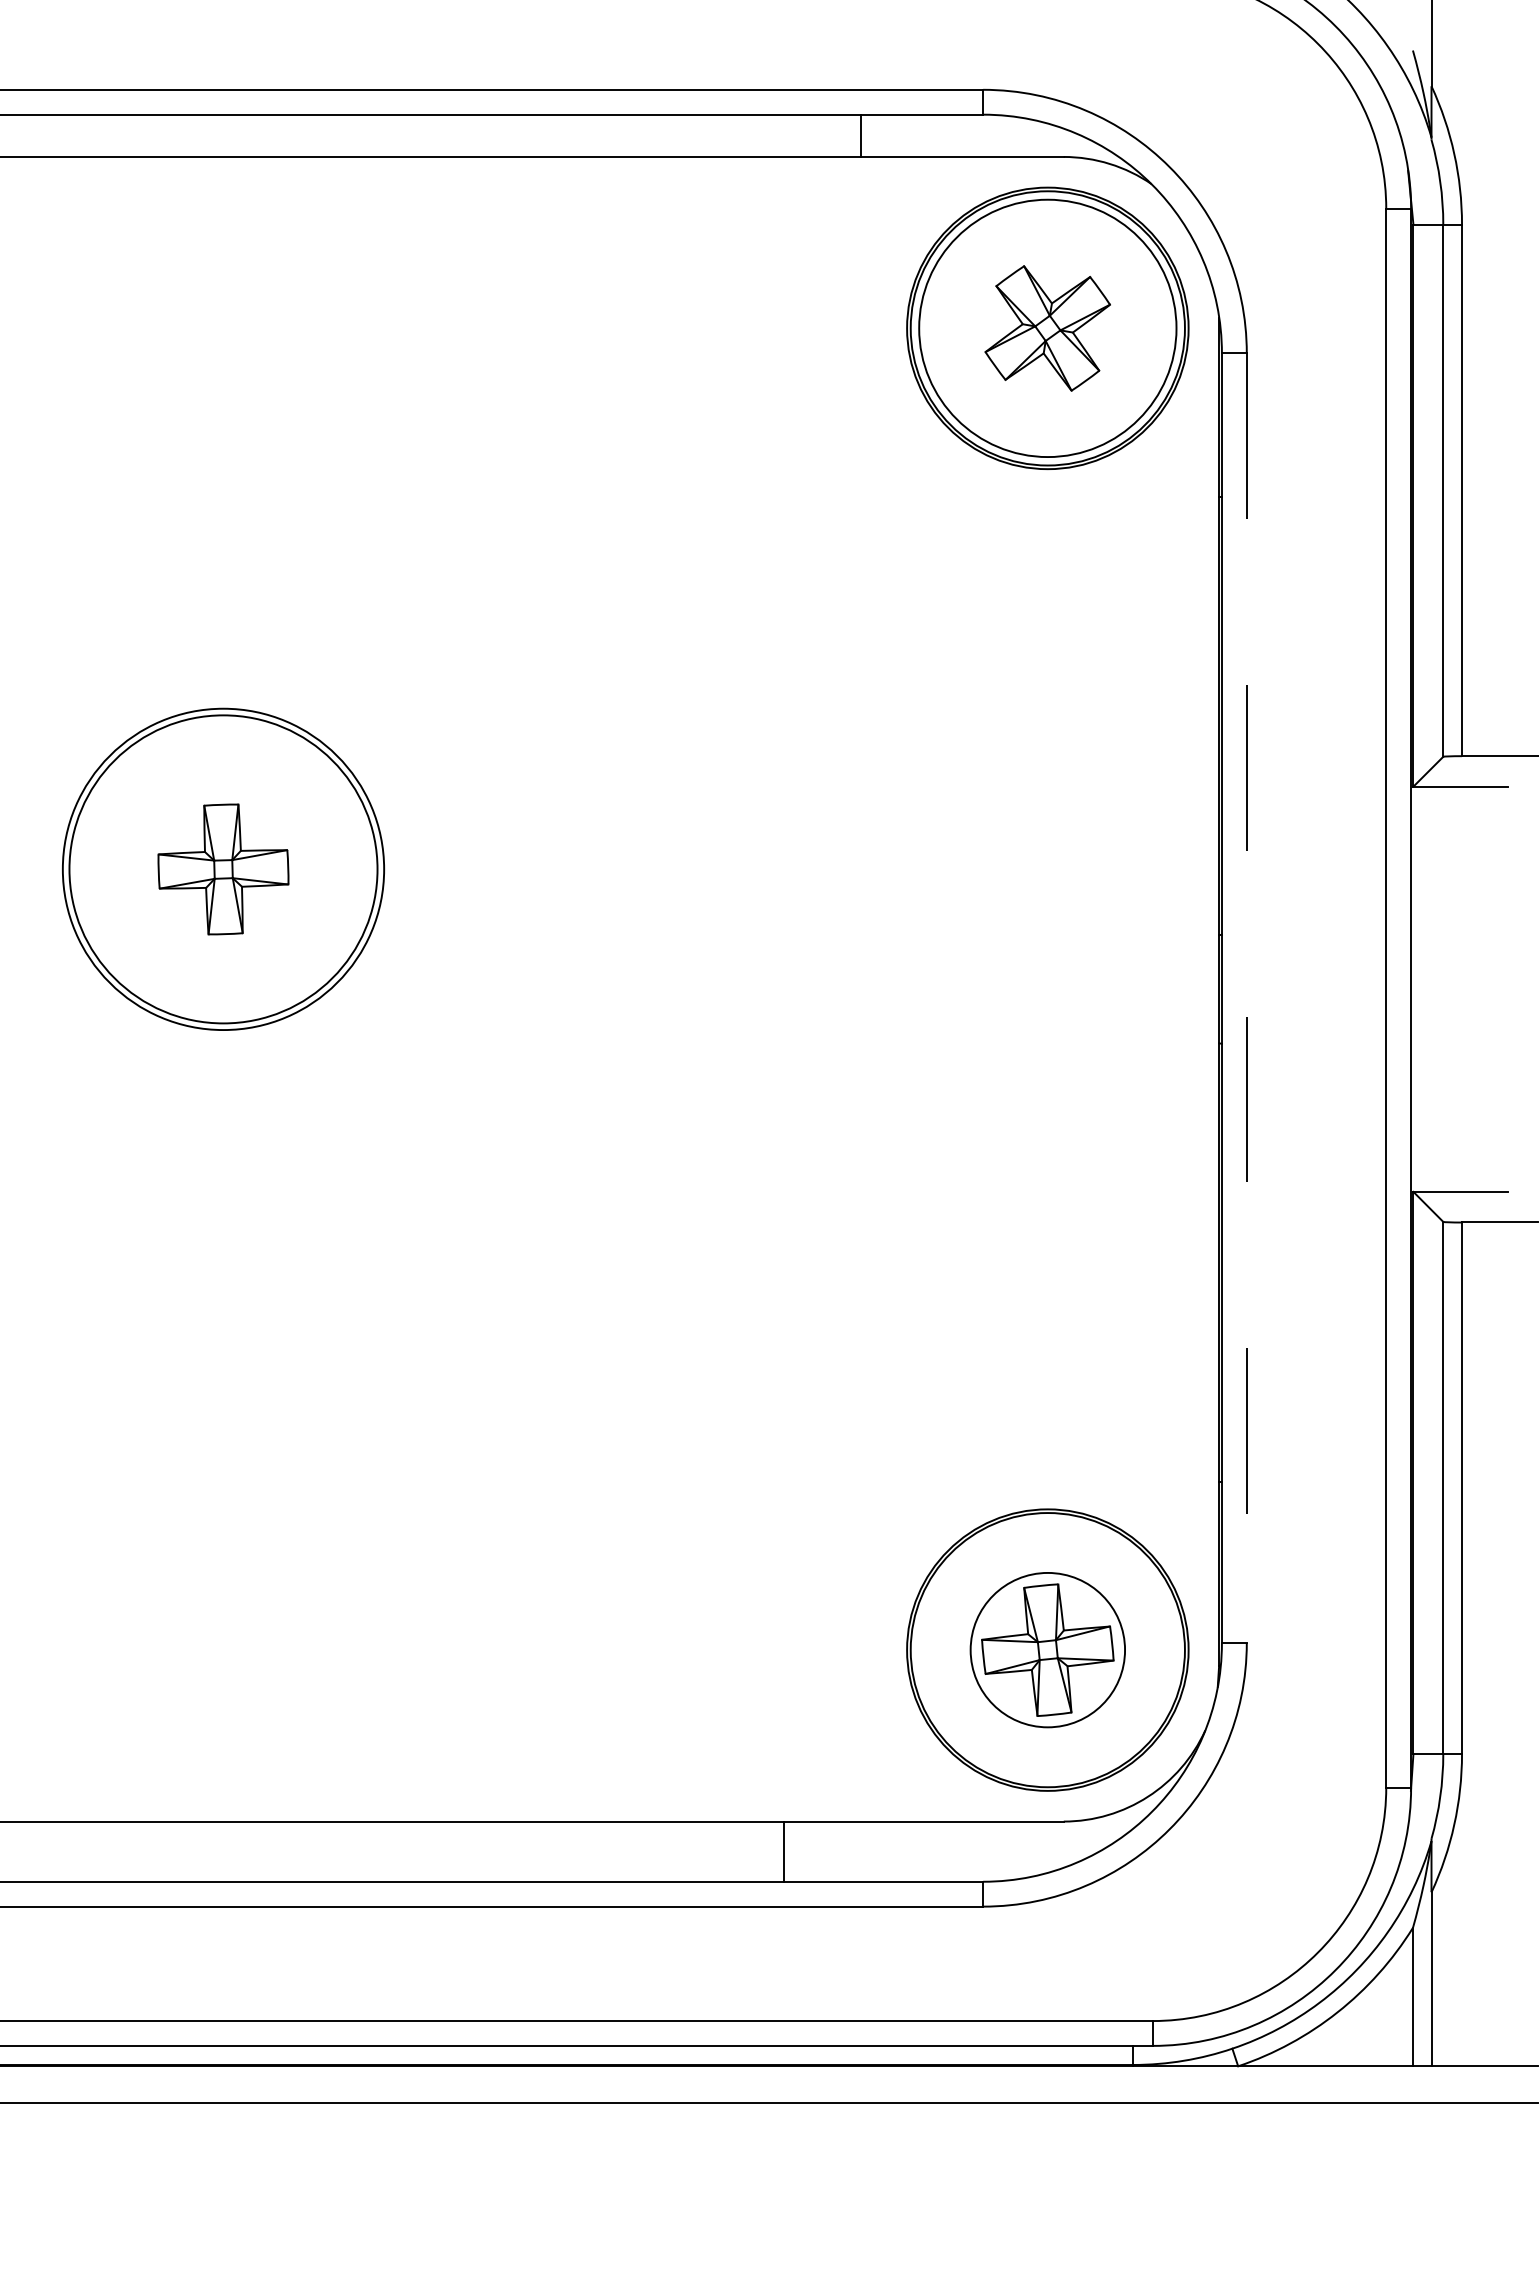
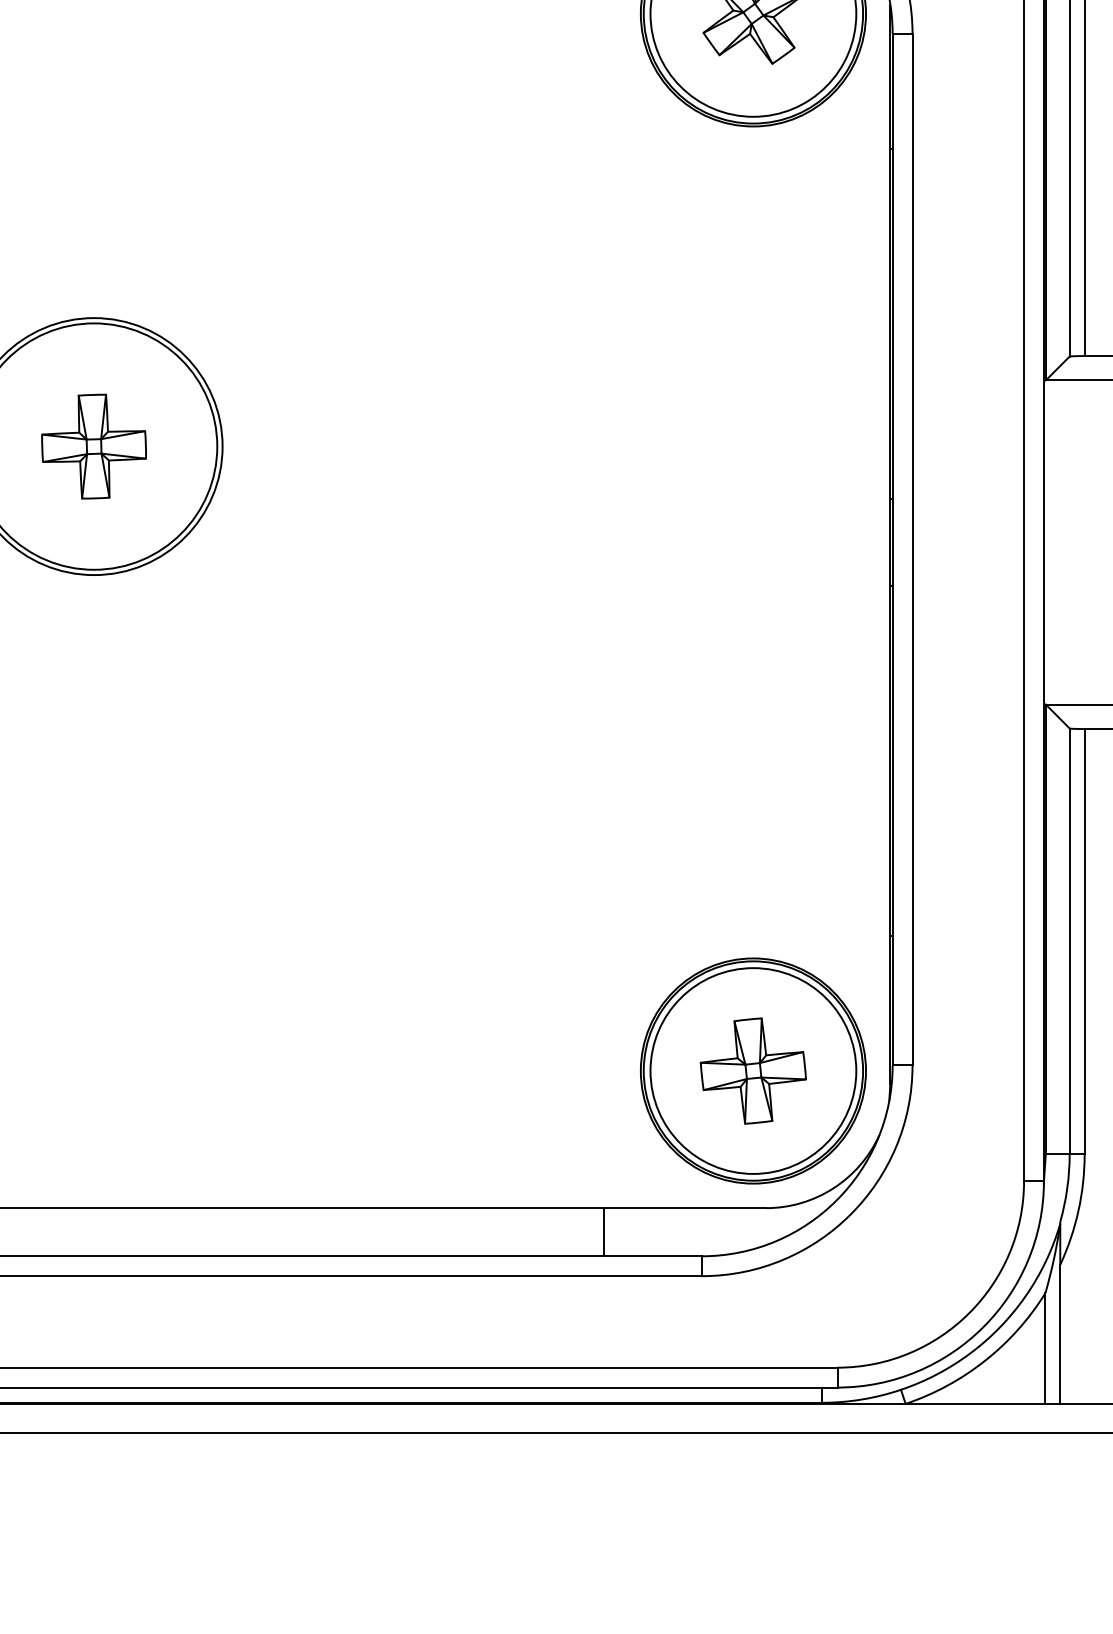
line: (1246, 998) -> (912, 549), dashed -> solid
circle: (1047, 1649) -> (753, 1070), size x1.67
line: (783, 1851) -> (603, 1232), moved

